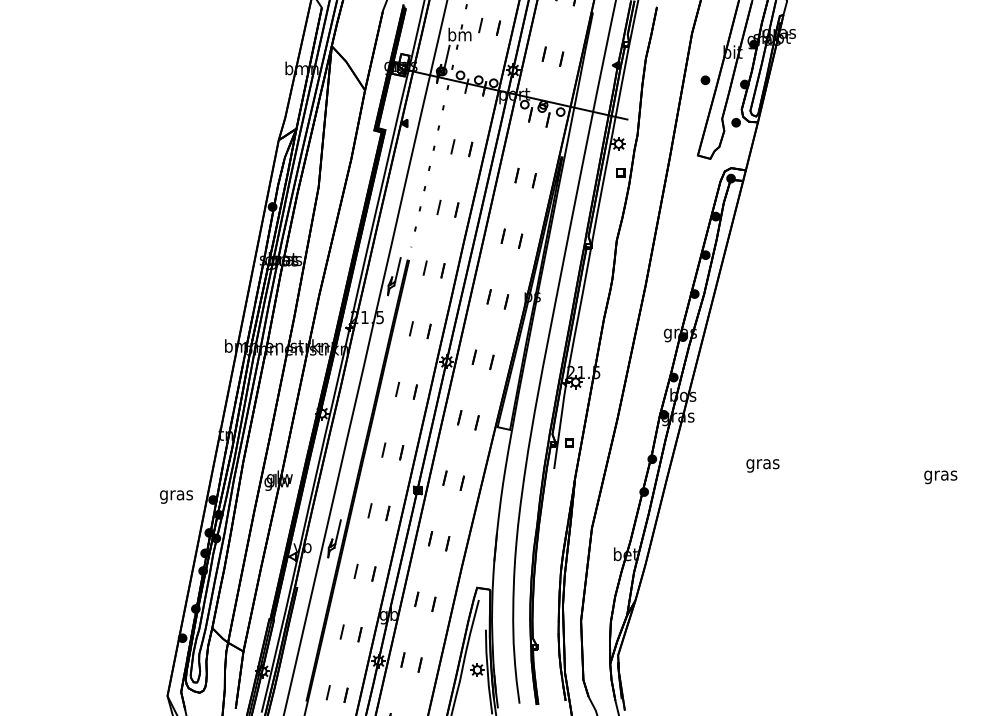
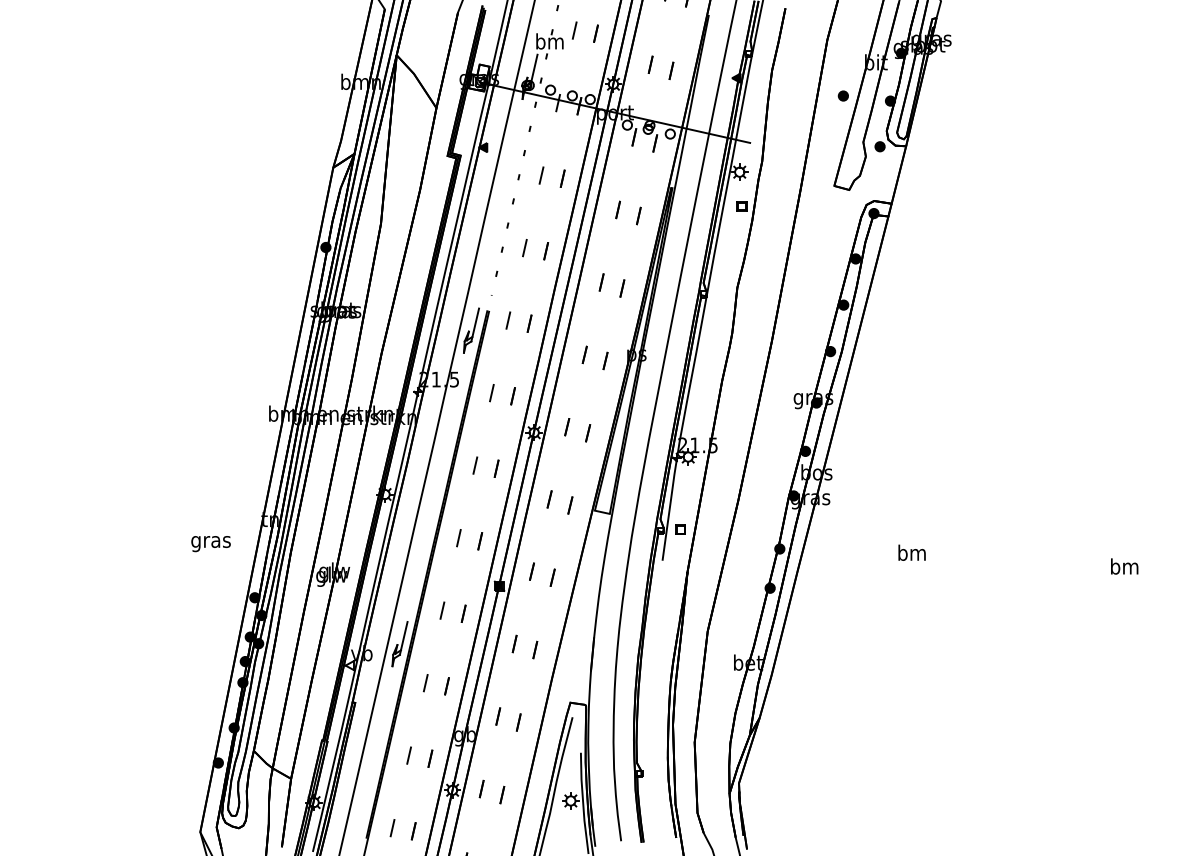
text: (762, 463) -> (911, 554), gras -> bm
text: (940, 475) -> (1124, 568), gras -> bm
text: (176, 496) -> (211, 543), moved

